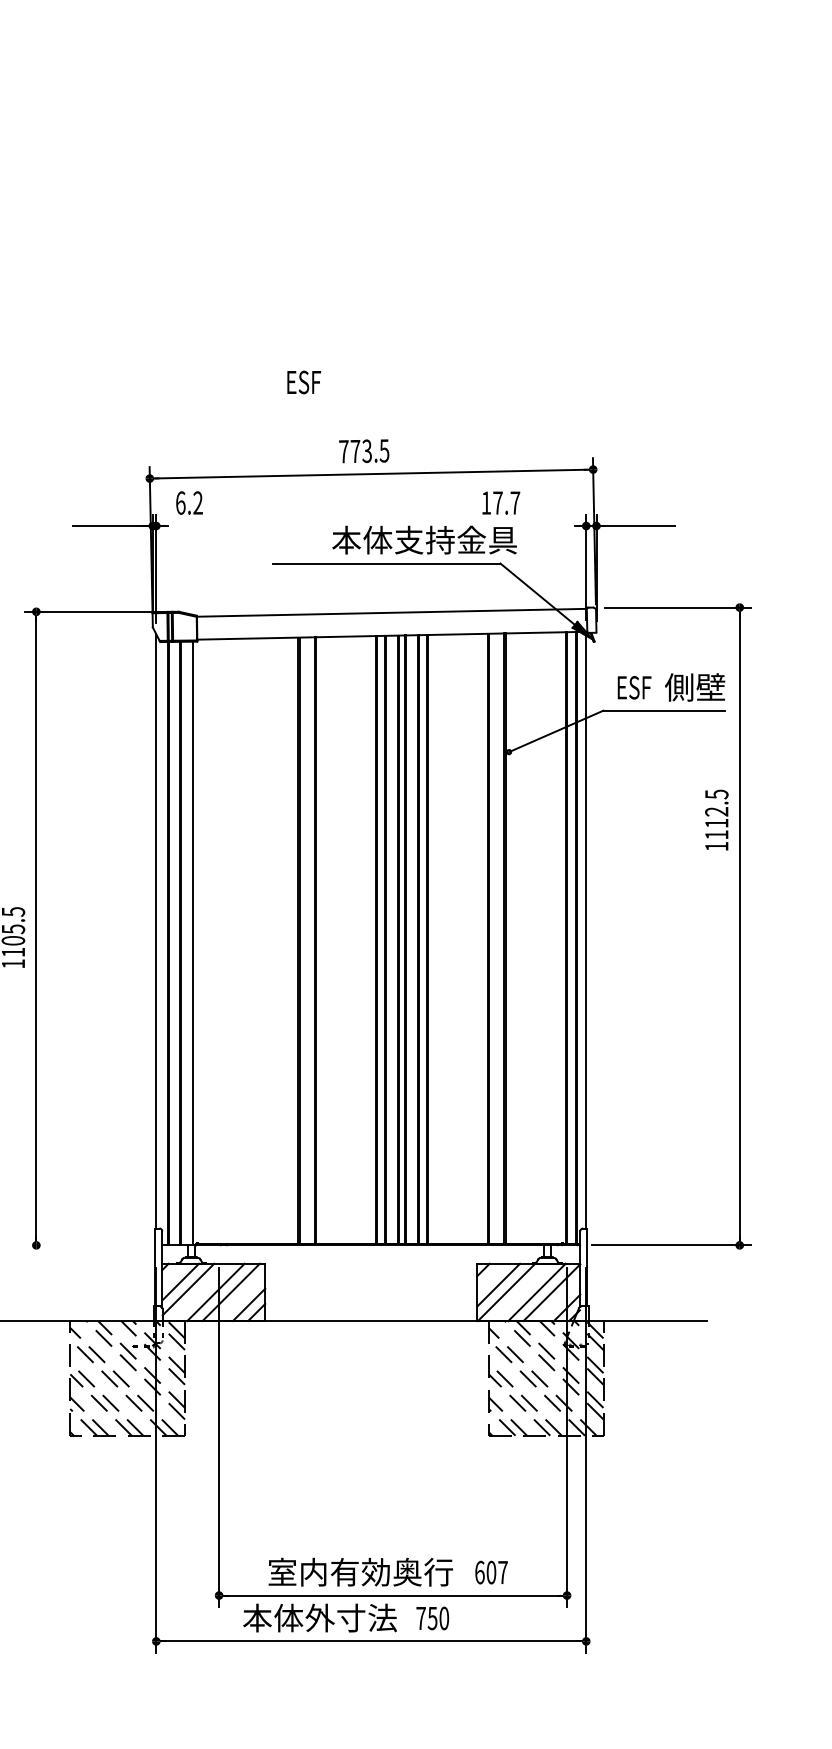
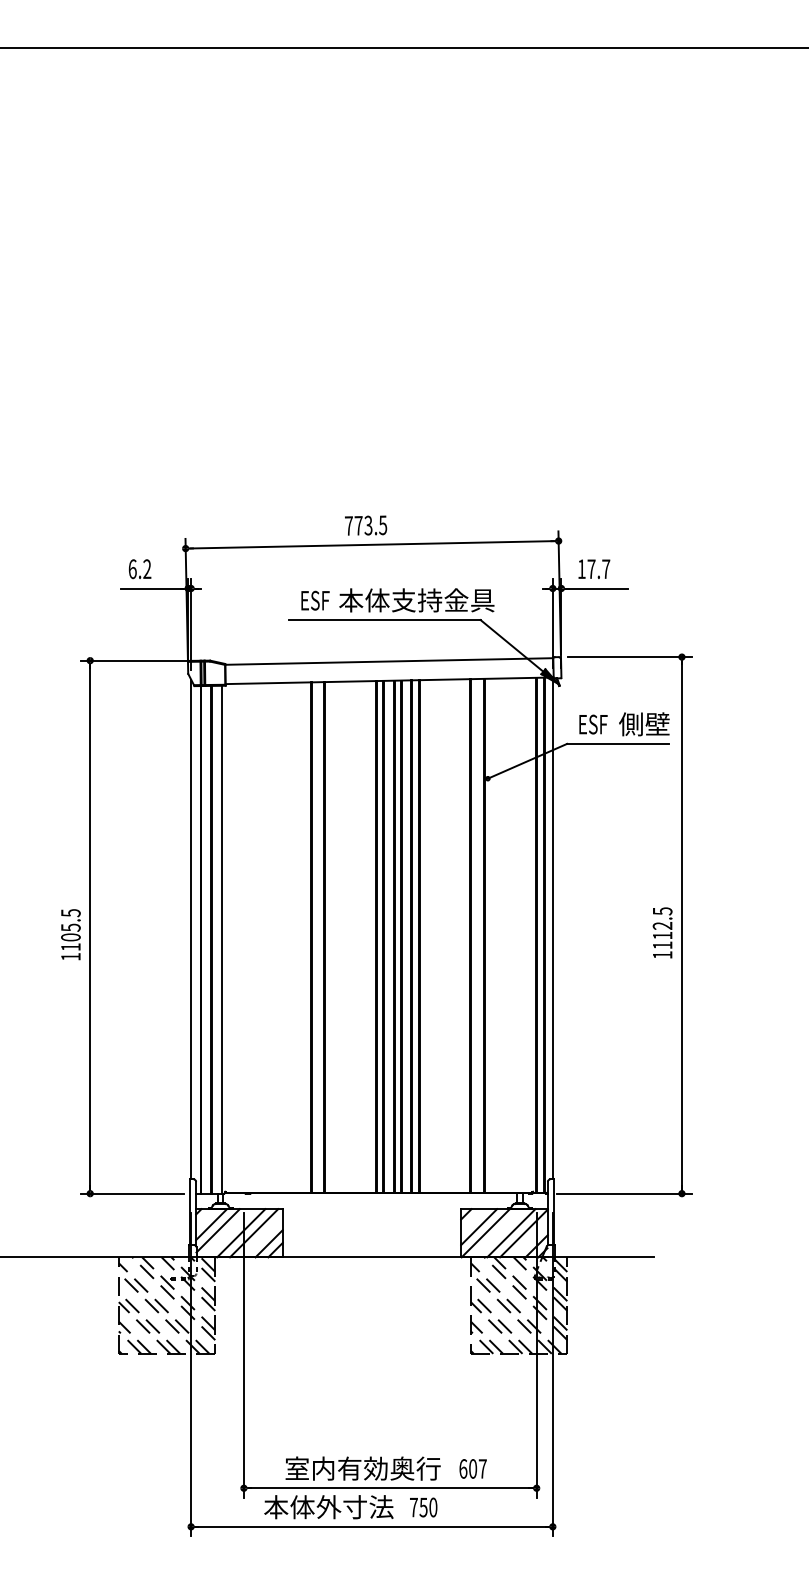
text: (304, 382) -> (315, 600), moved
text: (501, 502) -> (594, 568), moved
text: (190, 503) -> (140, 569), moved
text: (716, 819) -> (662, 932), moved
line: (85, 1245) -> (131, 1193), added

